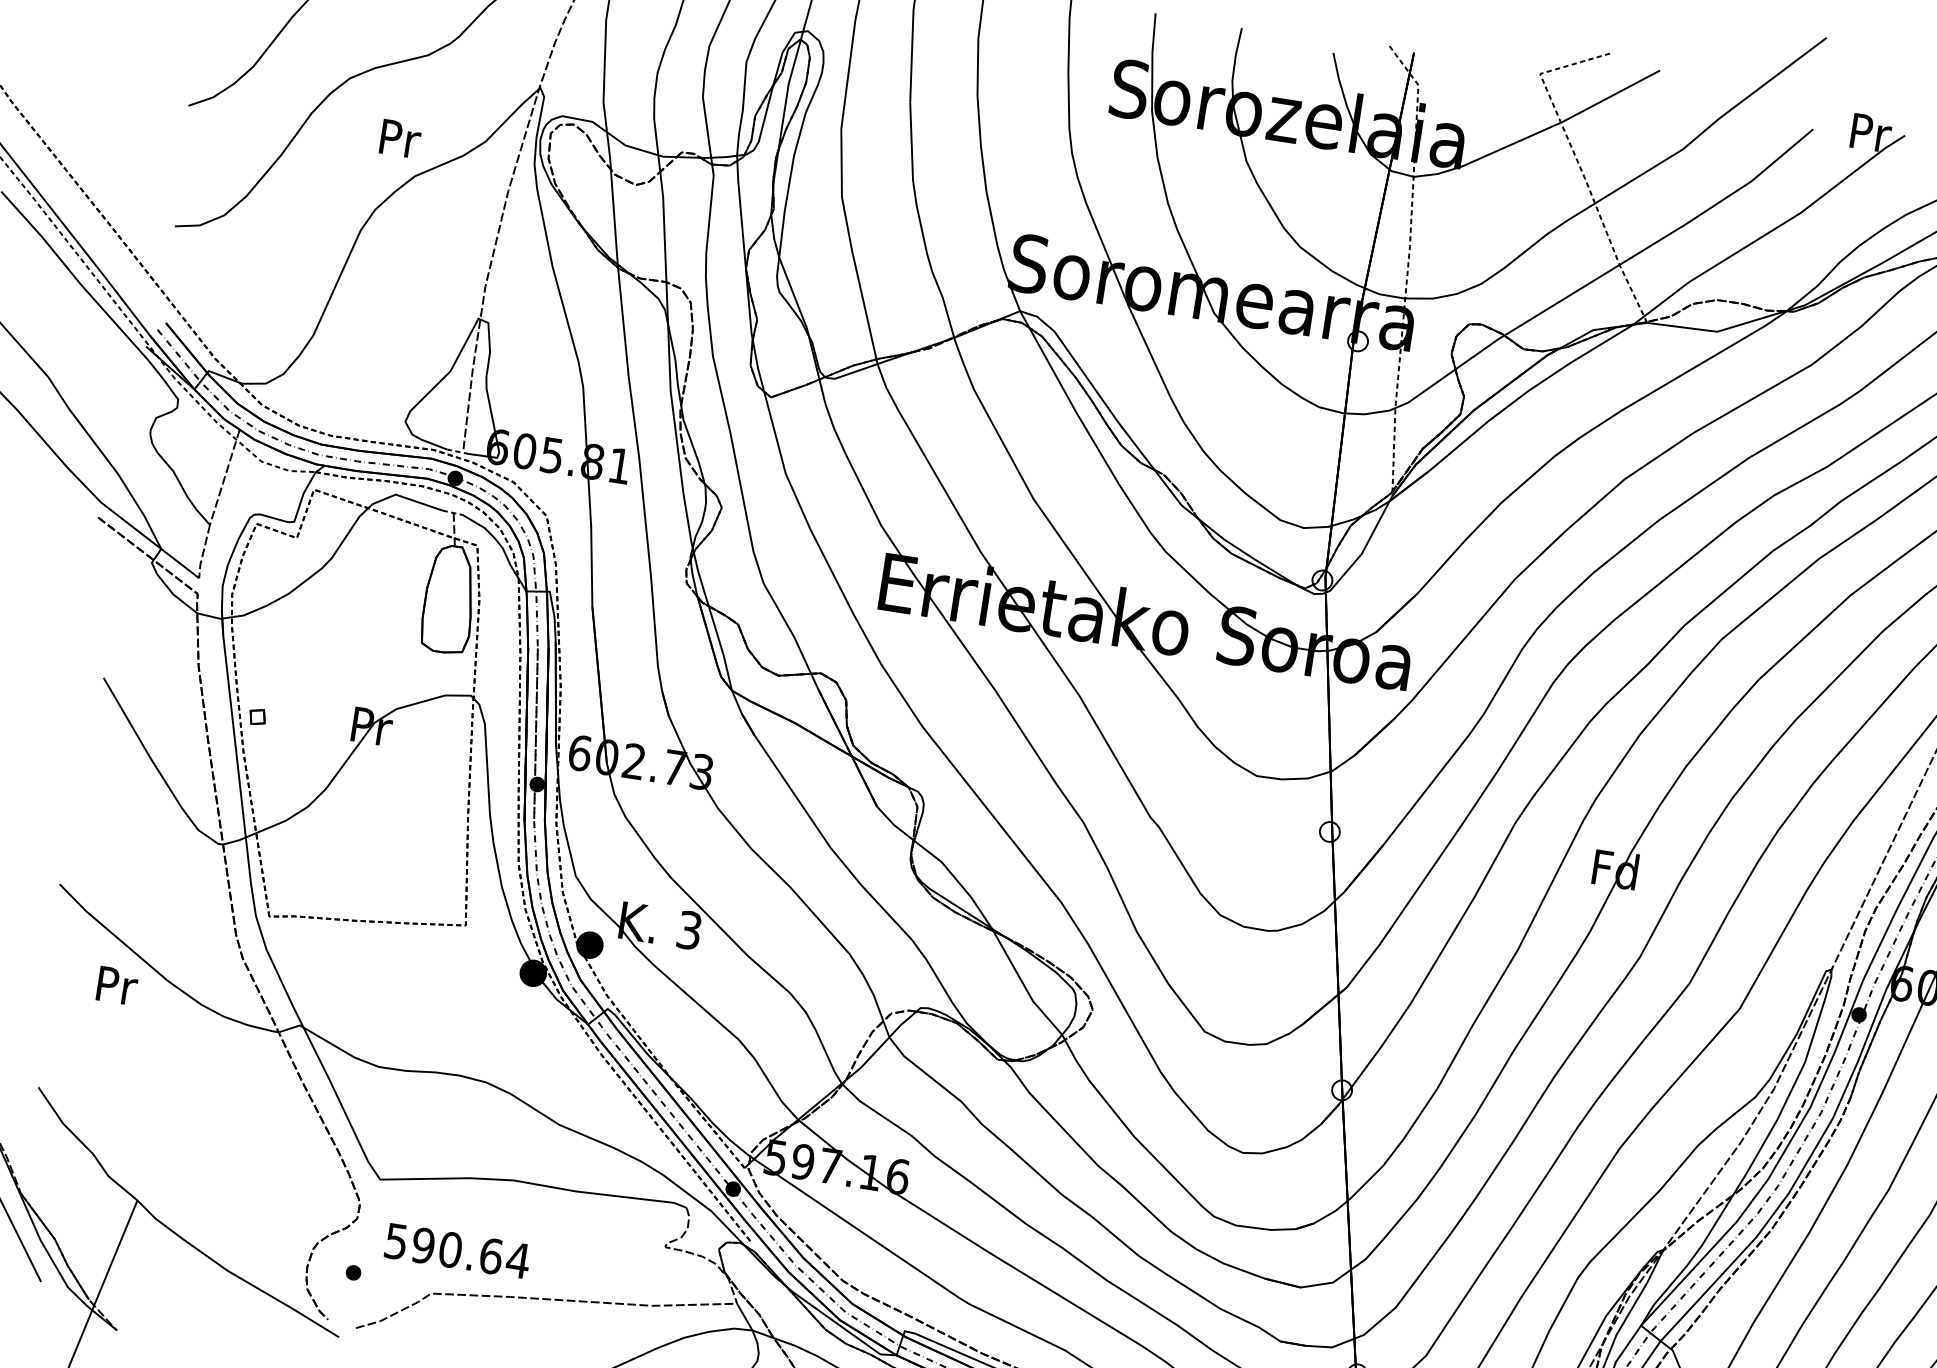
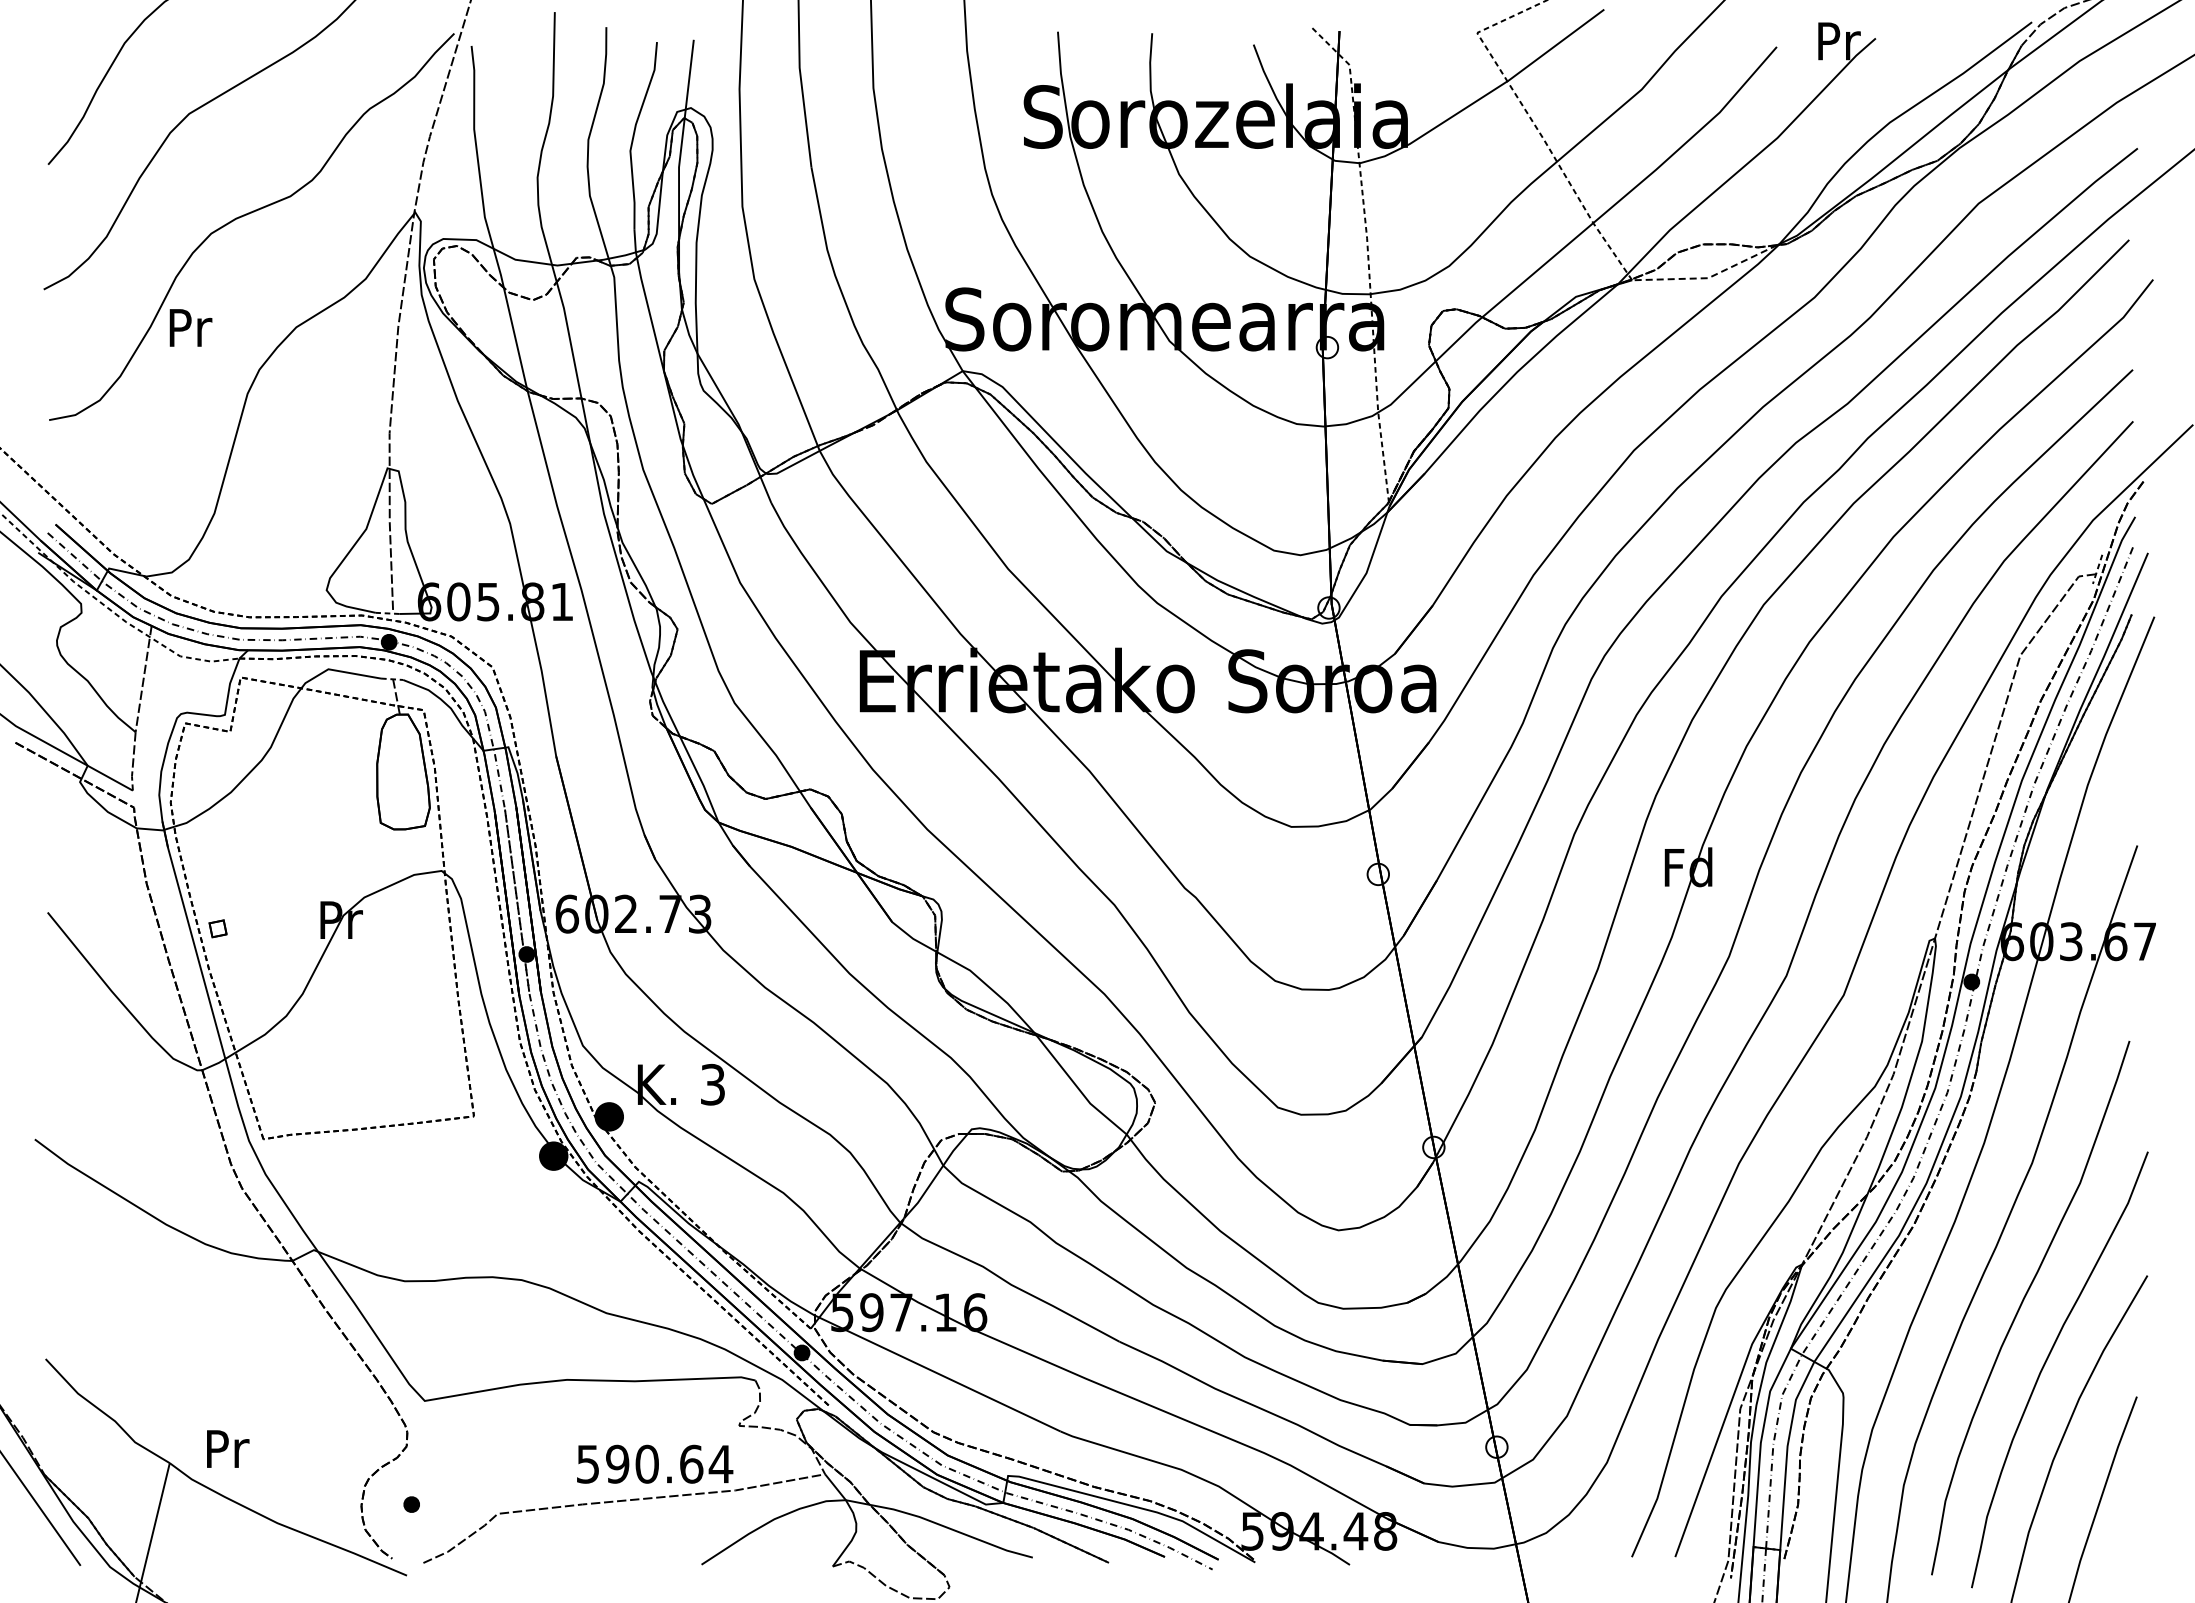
text: (400, 138) -> (190, 327), moved
line: (1717, 332) -> (1708, 278), solid -> dashed
text: (117, 985) -> (228, 1448), moved
text: (458, 1250) -> (655, 1463), moved

